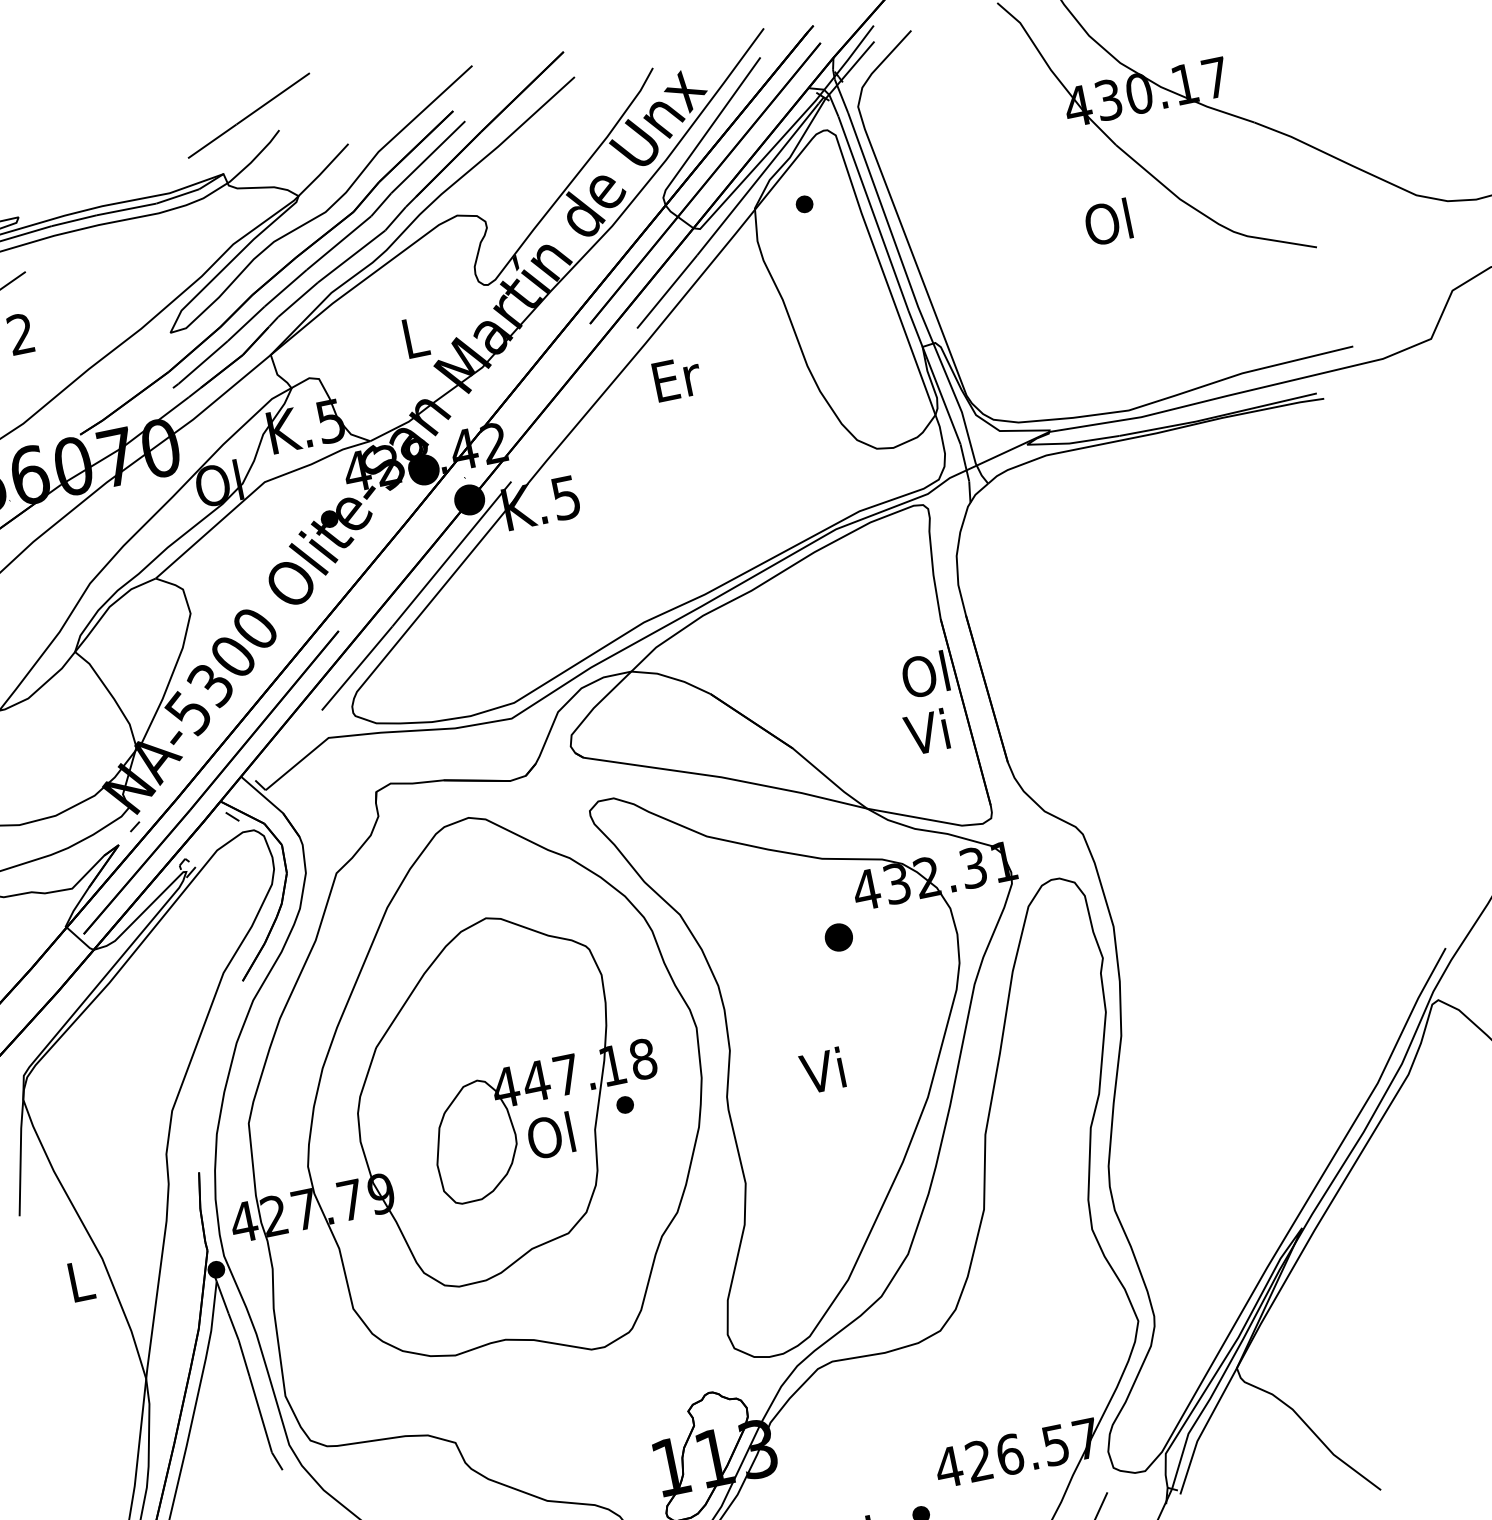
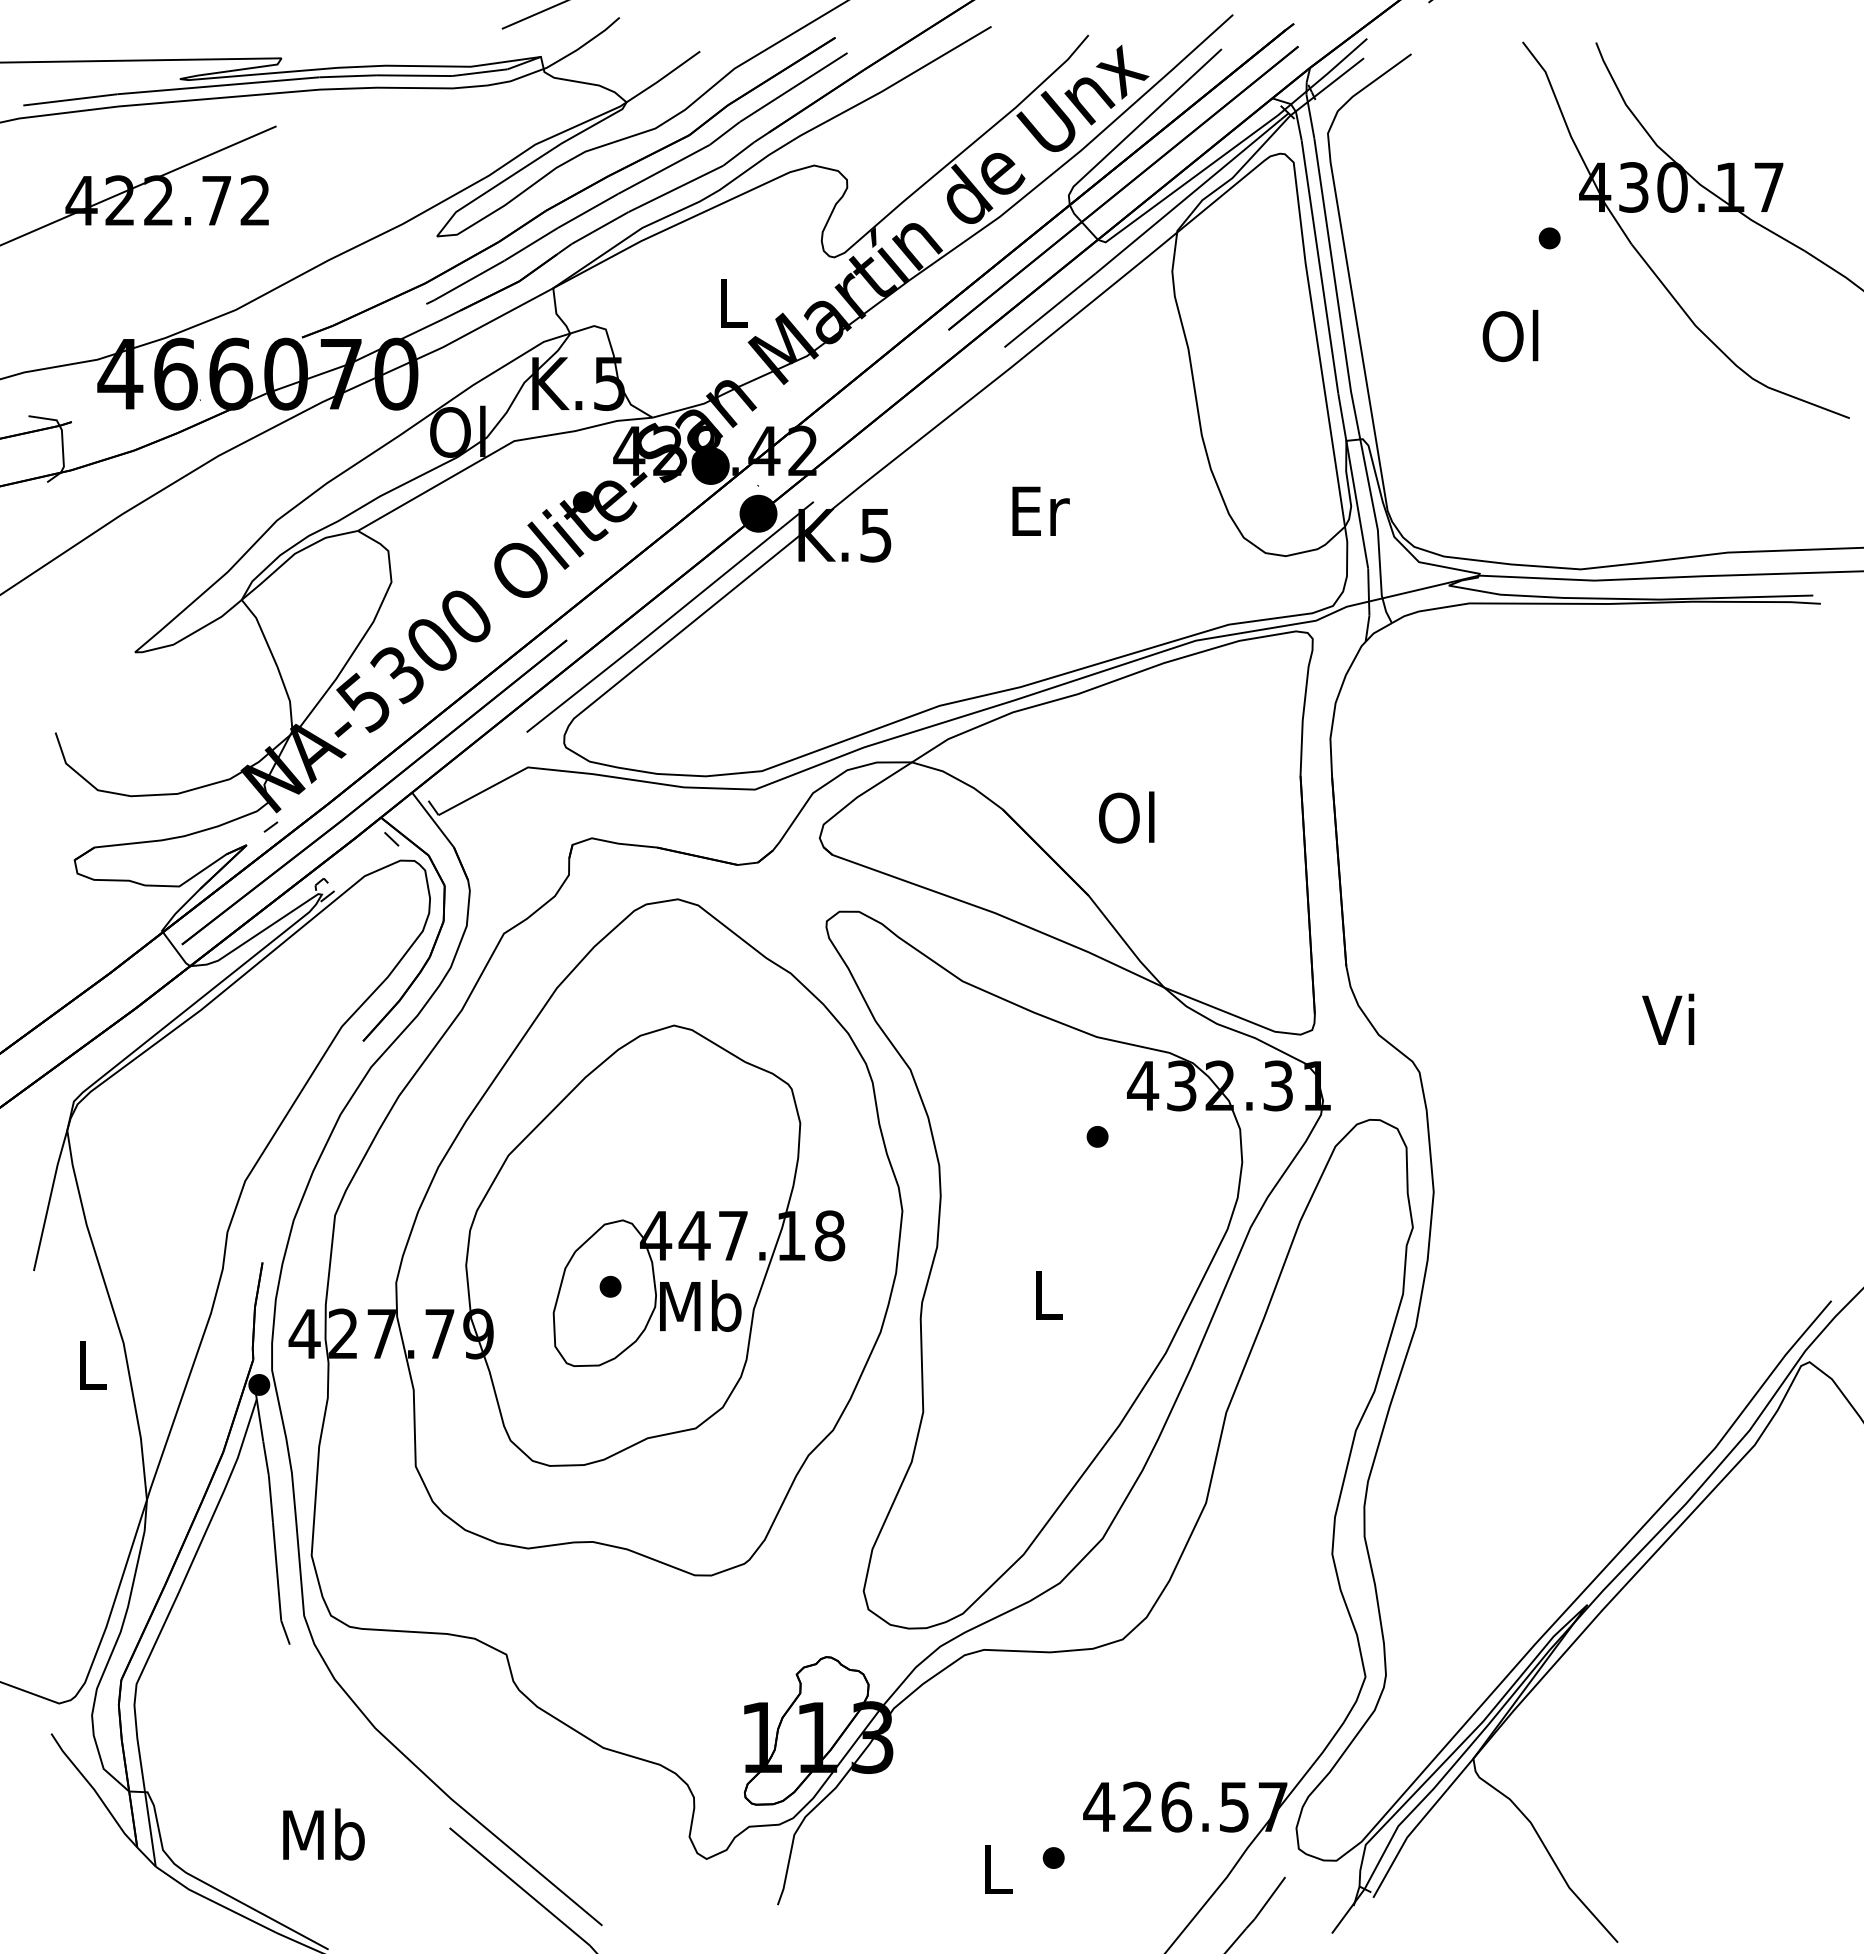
part: (804, 204) -> (1549, 238), moved
text: (1108, 222) -> (1510, 335), moved
text: (676, 378) -> (1040, 510), moved
text: (924, 674) -> (1126, 817), moved
text: (926, 731) -> (1668, 1018), moved
part: (838, 937) -> (1097, 1136), size x0.62
text: (822, 1070) -> (1044, 1293), Vi -> L
part: (625, 1104) -> (610, 1286), moved
text: (552, 1135) -> (700, 1305), Ol -> Mb

